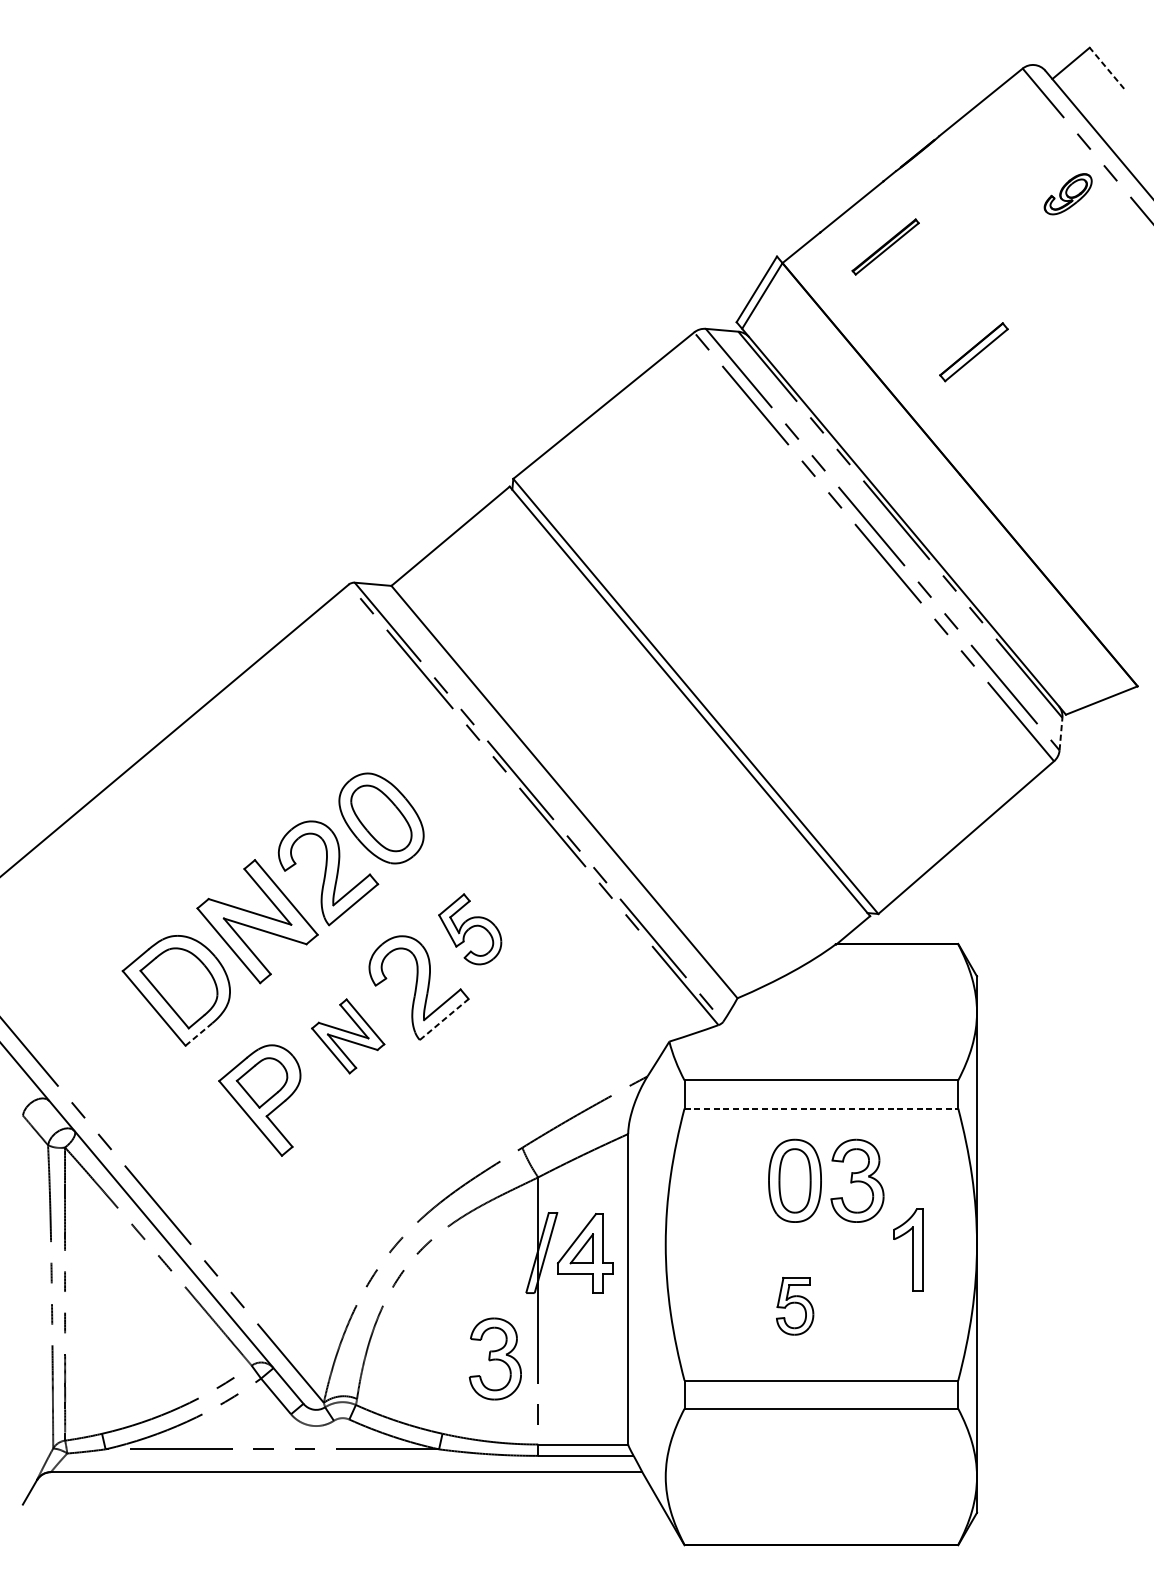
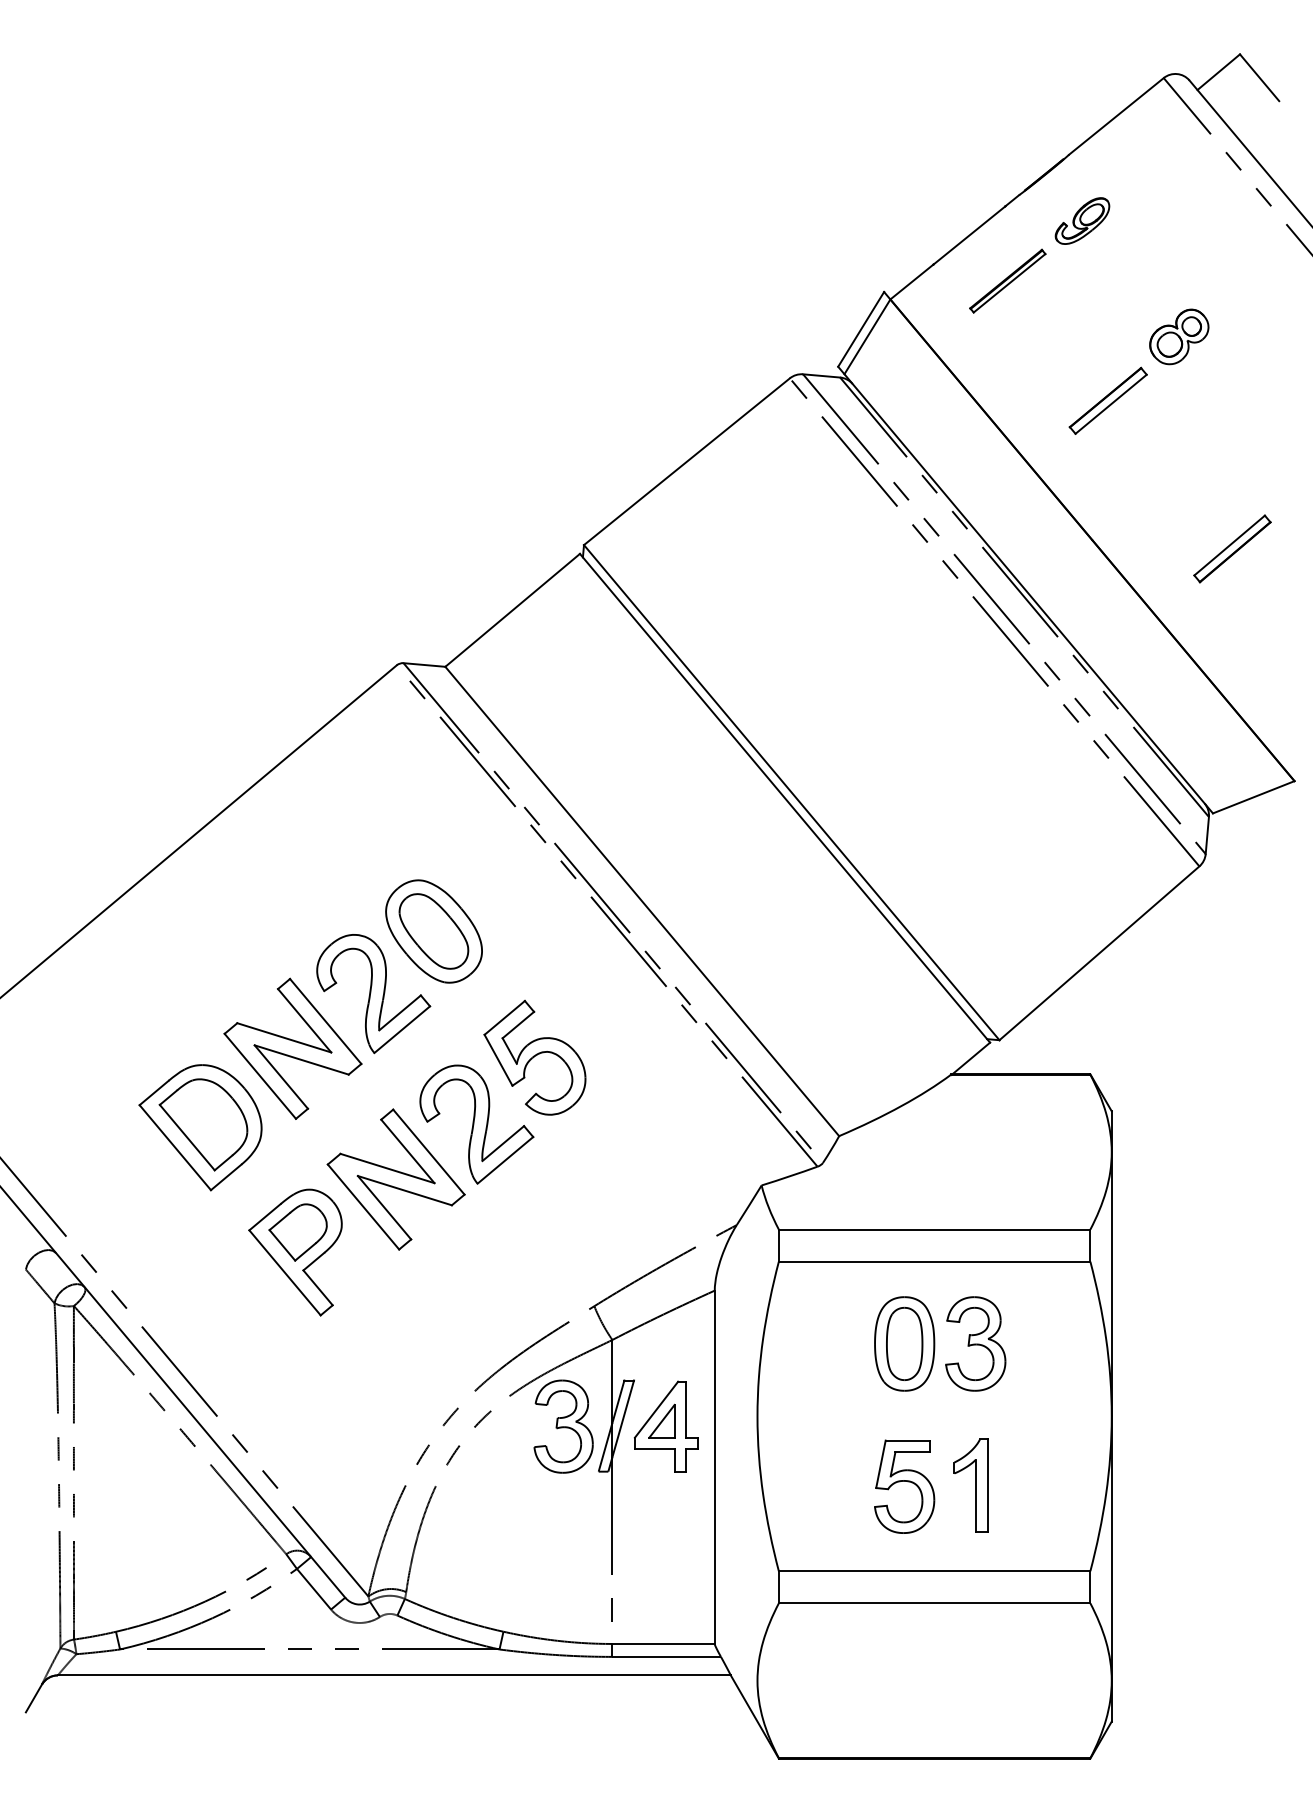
line: (1106, 68) -> (1259, 77), dashed -> solid
part: (1068, 193) -> (1082, 220), moved
part: (1036, 295) -> (1179, 336), added
part: (1083, 481) -> (1232, 548), added
line: (1061, 734) -> (1207, 835), dashed -> solid
part: (469, 929) -> (534, 1057), size x1.43
line: (444, 1019) -> (505, 1160), dashed -> solid
line: (199, 1034) -> (226, 1177), dashed -> solid
part: (347, 1036) -> (395, 1179), size x1.67
line: (821, 1108) -> (934, 1261), dashed -> solid
part: (908, 1249) -> (970, 1485), moved
part: (794, 1306) -> (904, 1486), size x1.43
part: (495, 1358) -> (563, 1426), moved

